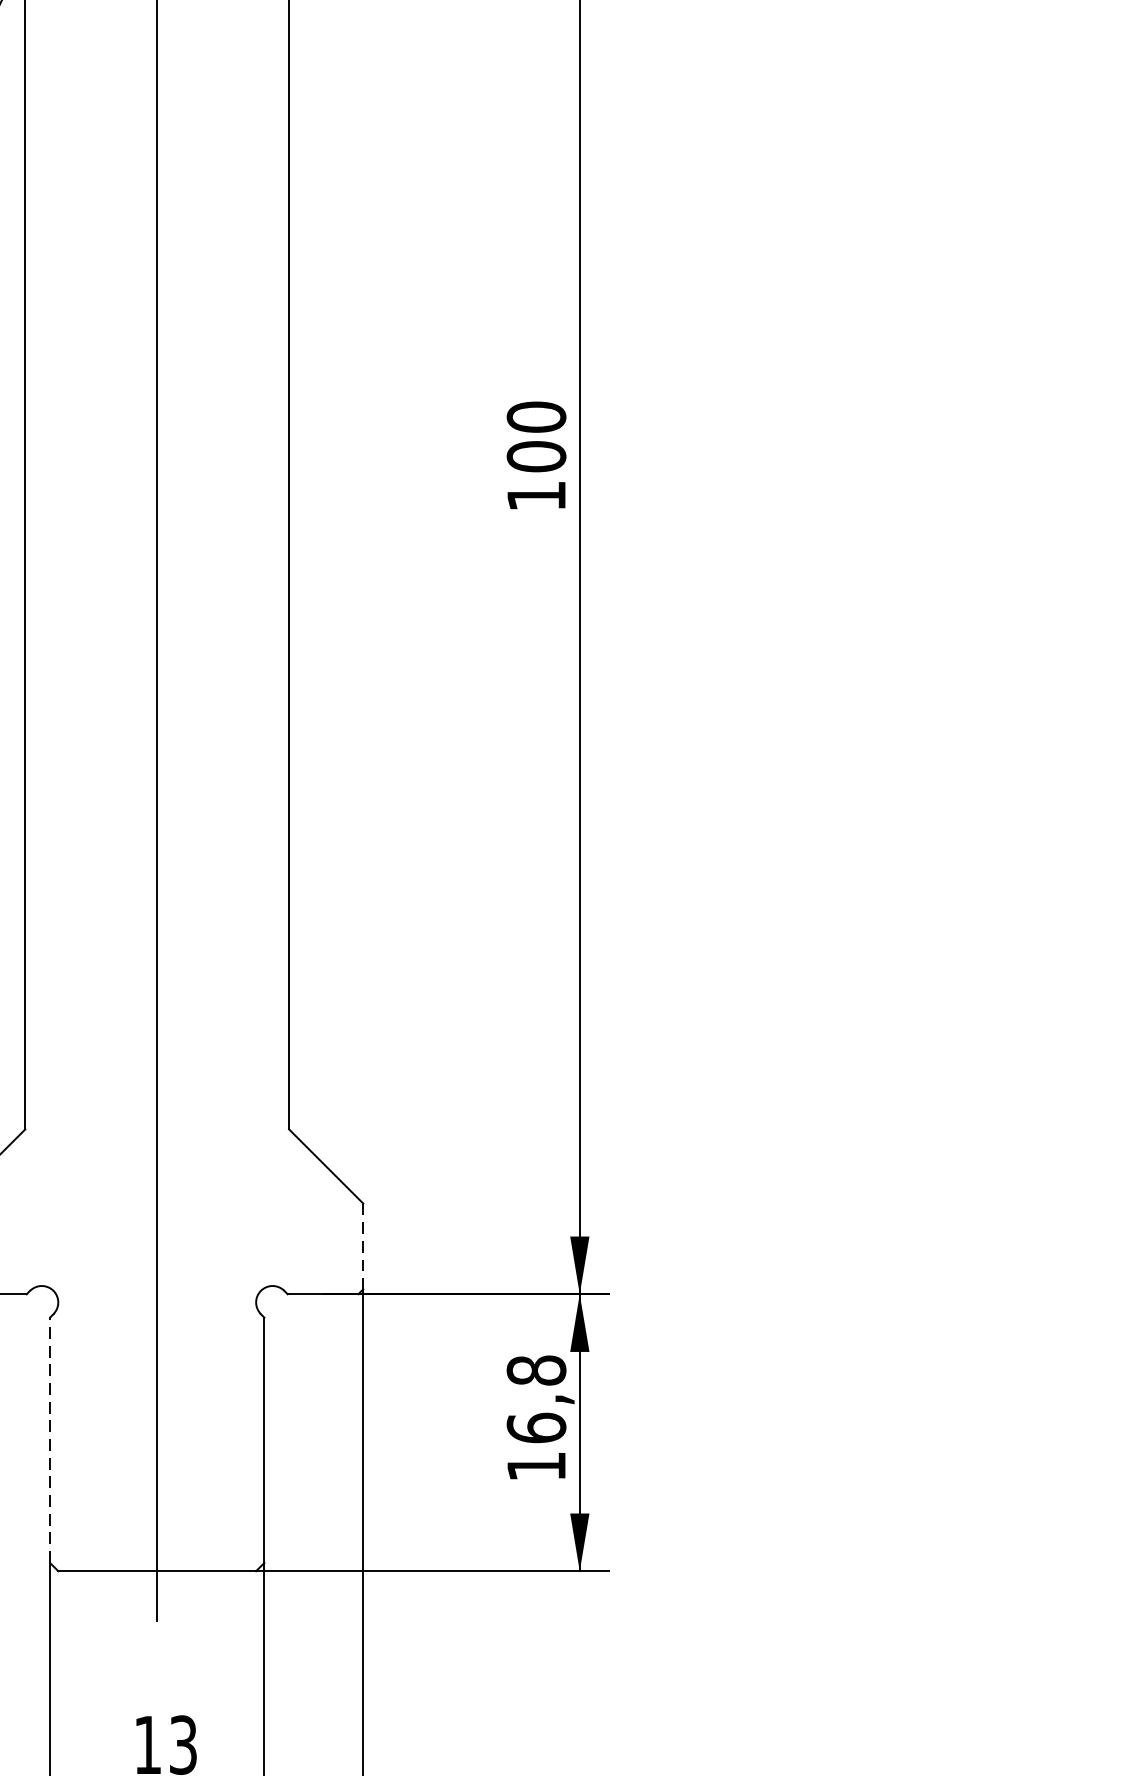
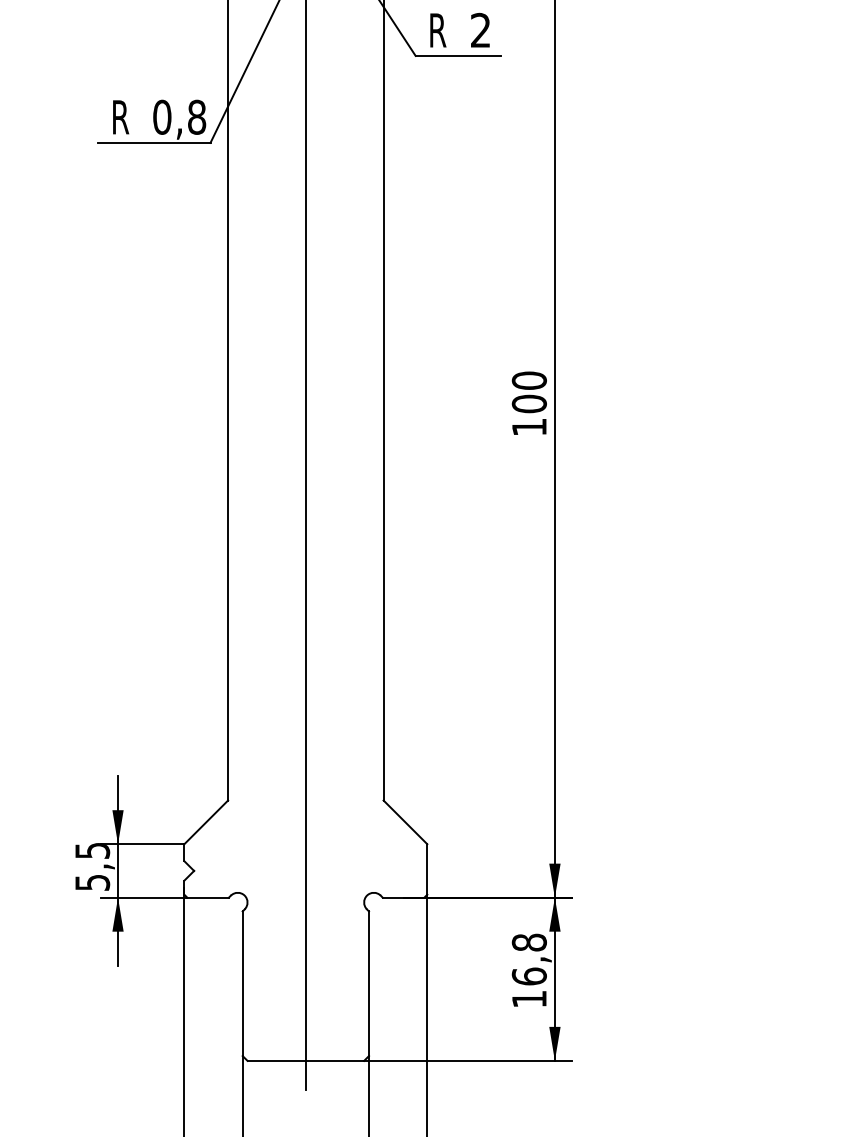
line: (363, 1246) -> (427, 869), dashed -> solid
line: (49, 1439) -> (242, 983), dashed -> solid

